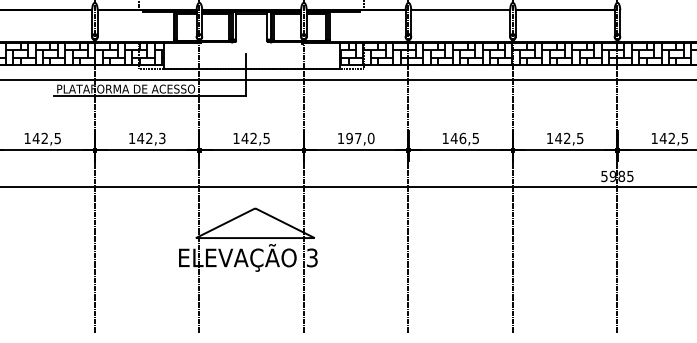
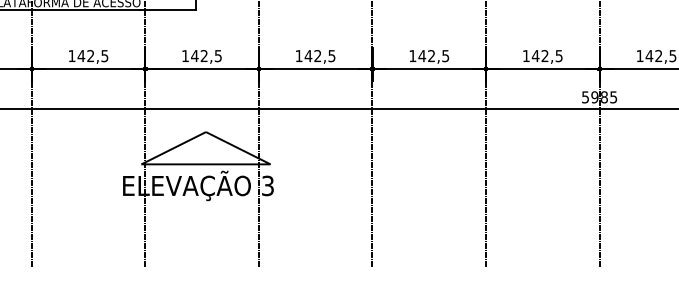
text: (162, 137) -> (105, 55), 142,3 -> 142,5
text: (360, 138) -> (320, 56), 197,0 -> 142,5
text: (462, 138) -> (431, 56), 146,5 -> 142,5

